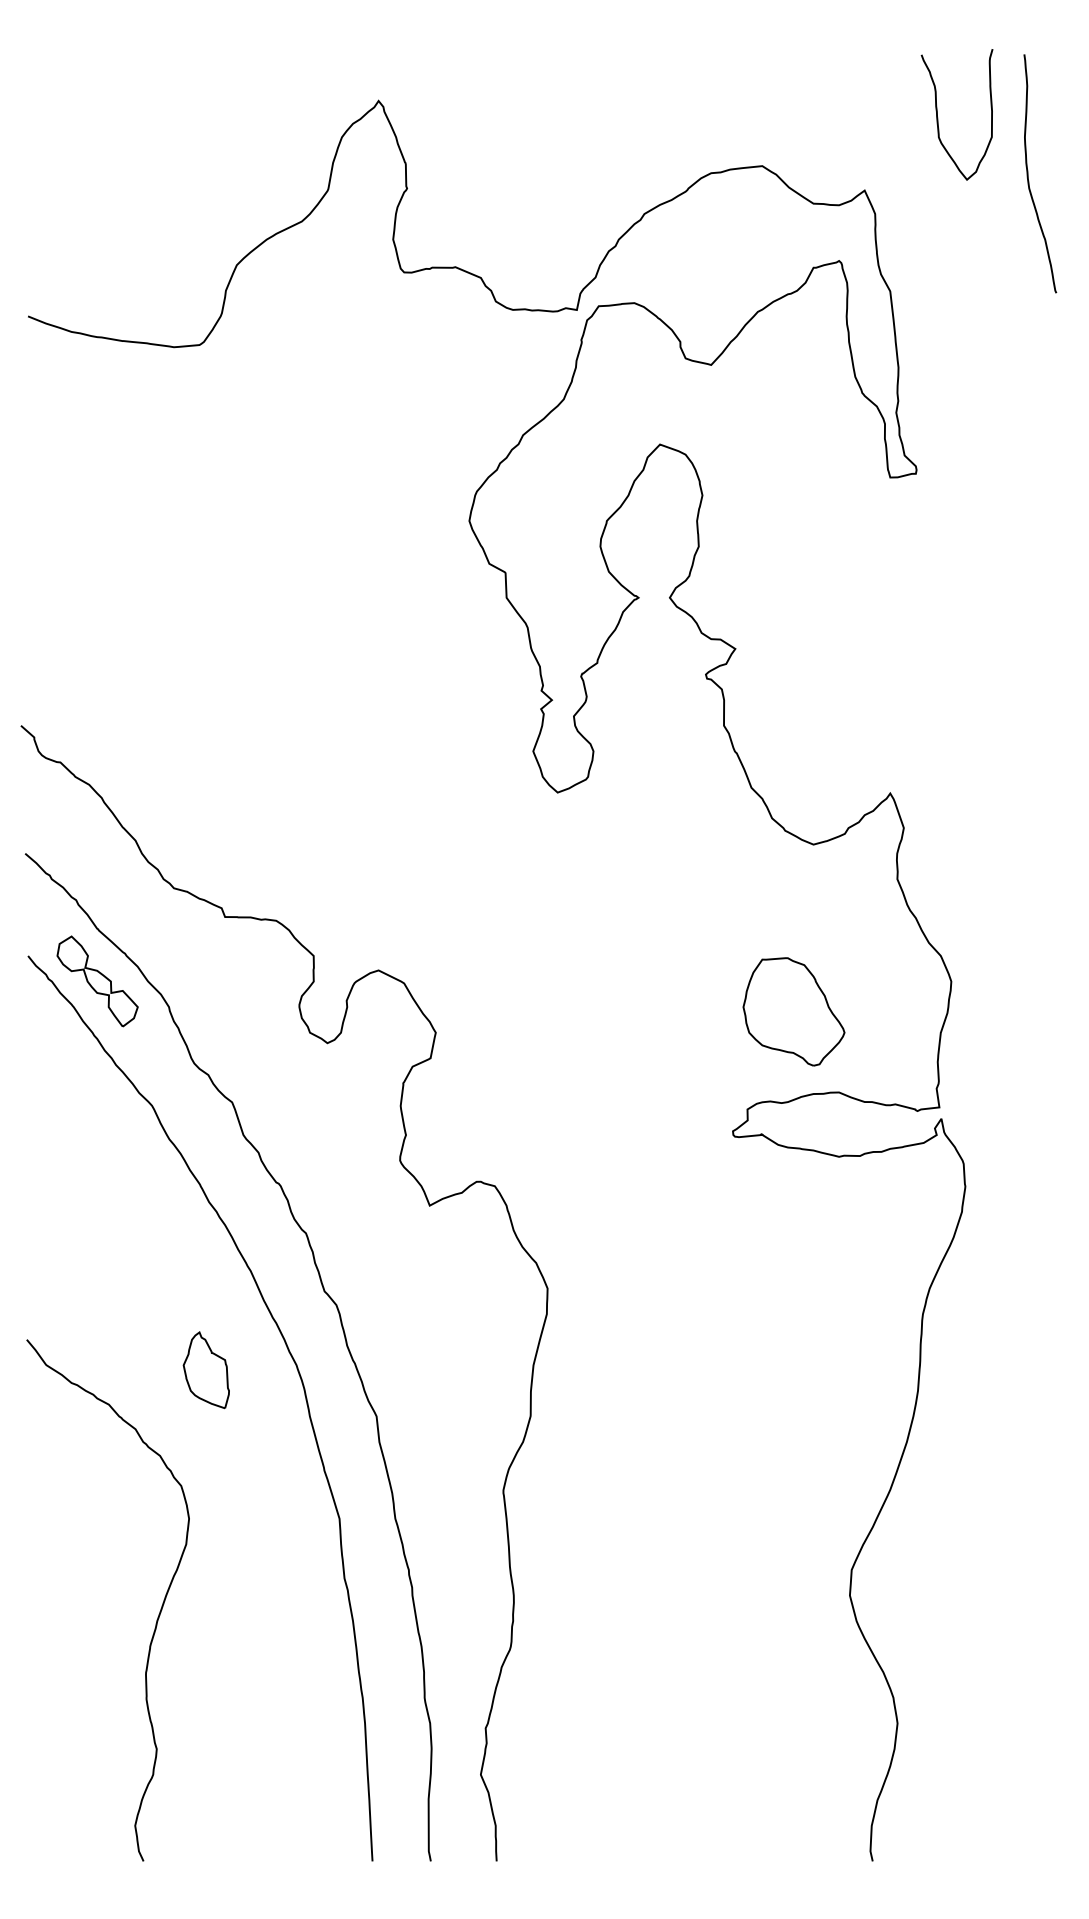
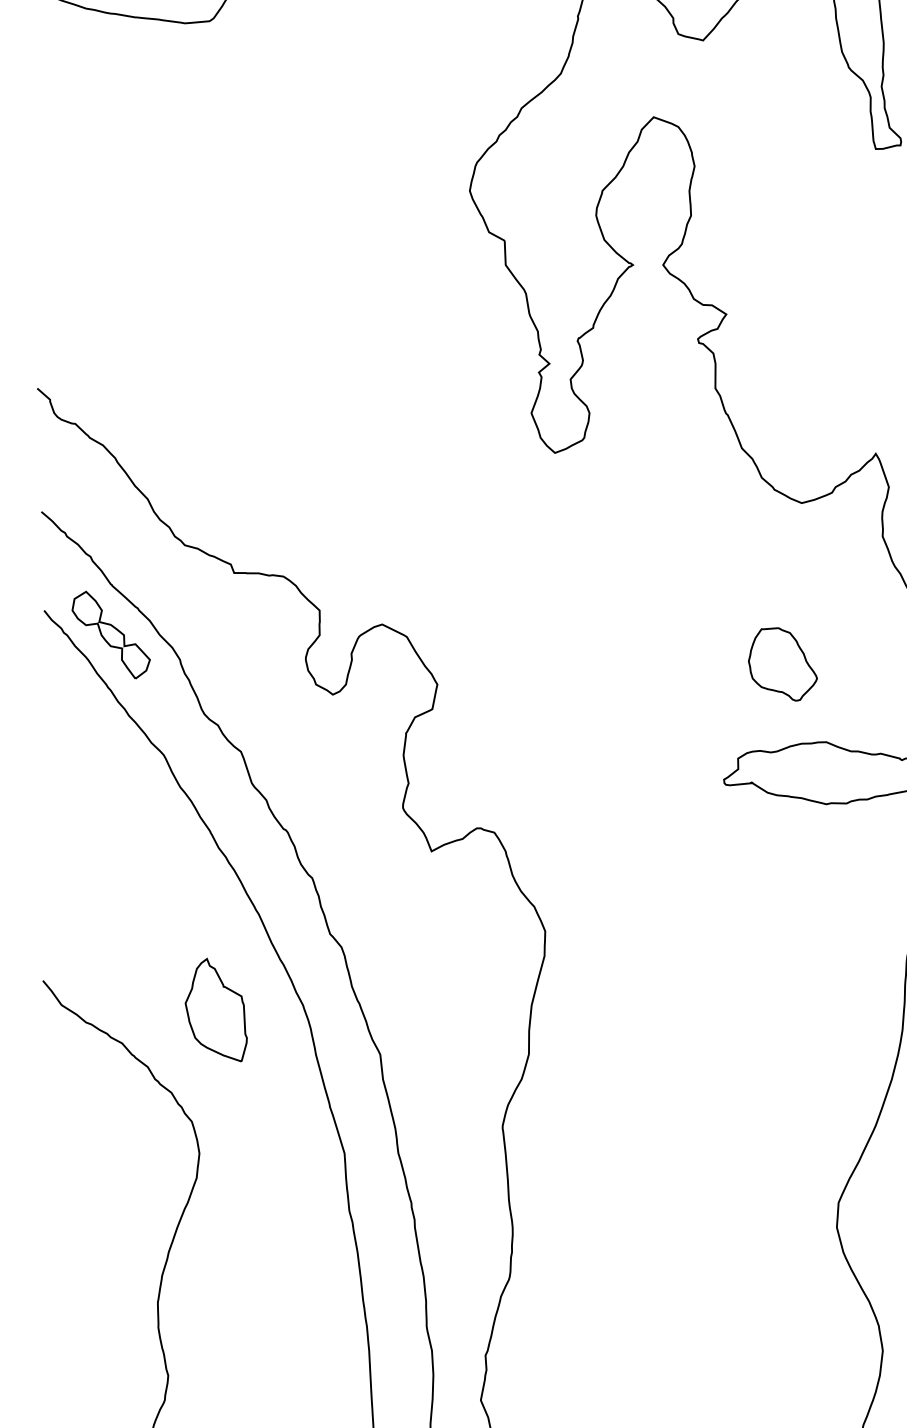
part: (793, 1011) -> (782, 664), size x0.7
part: (205, 1370) -> (215, 1010), size x1.4

